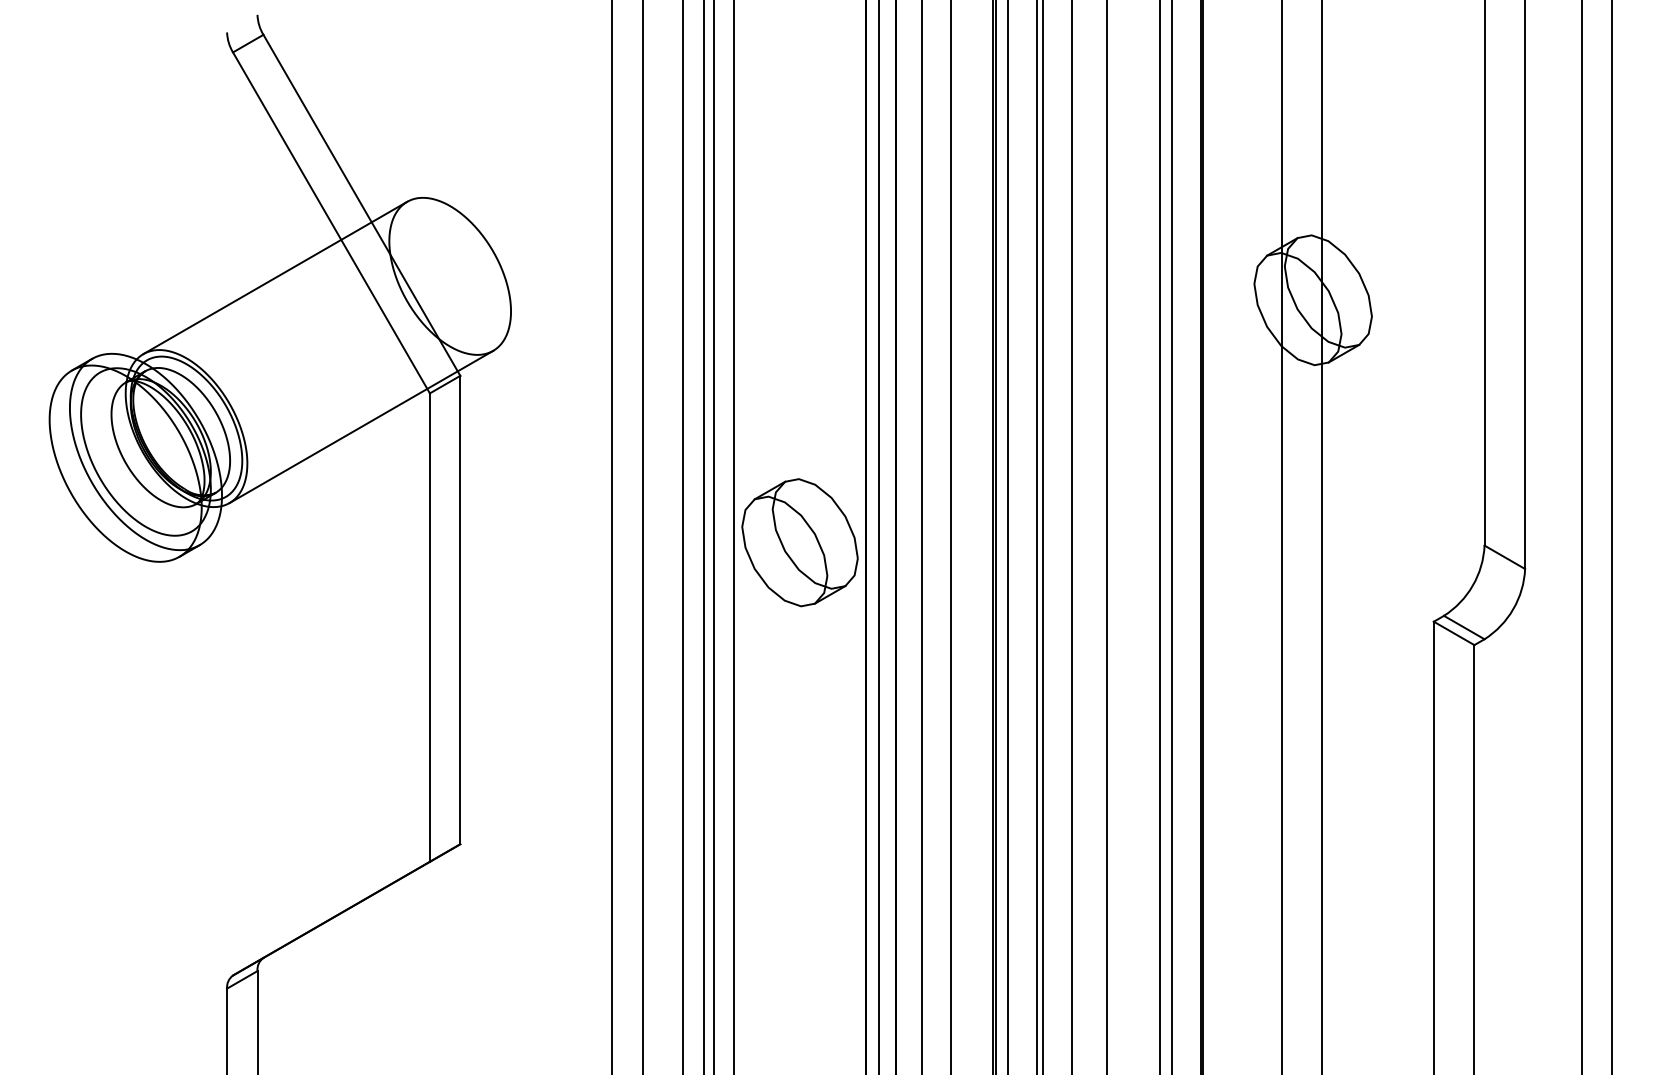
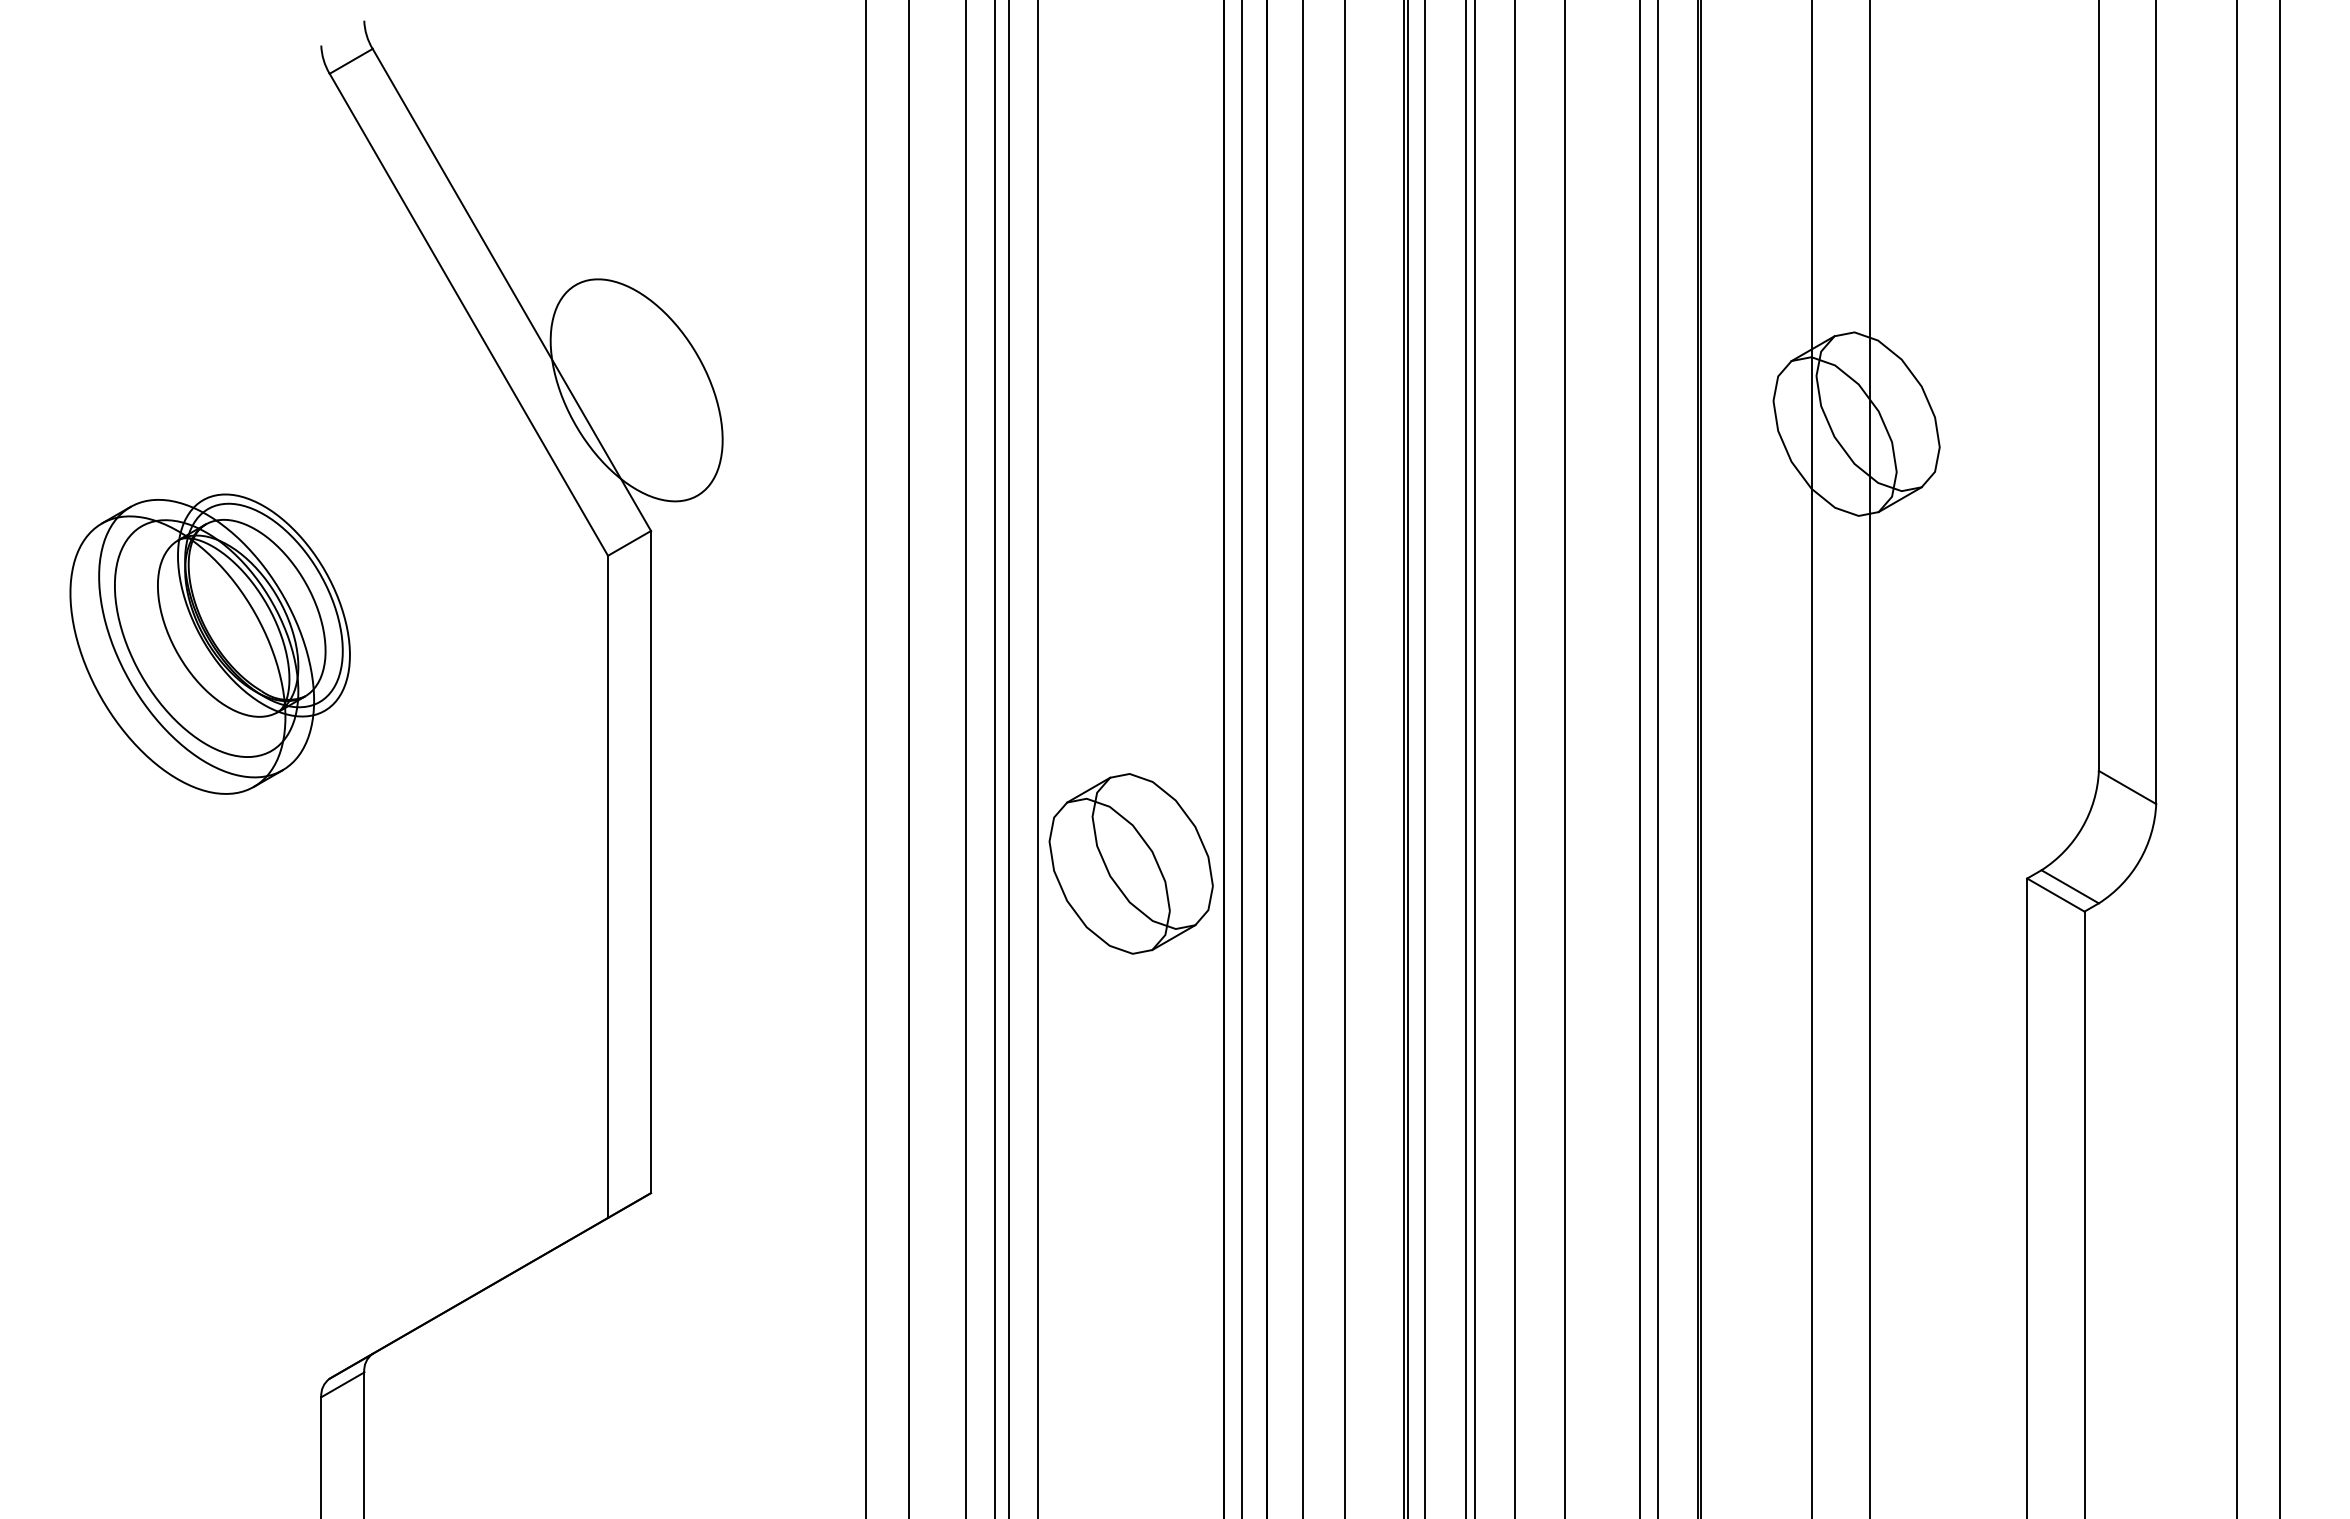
line: (275, 277) -> (389, 392), removed
line: (360, 426) -> (510, 602), removed
part: (799, 542) -> (1130, 863), moved

